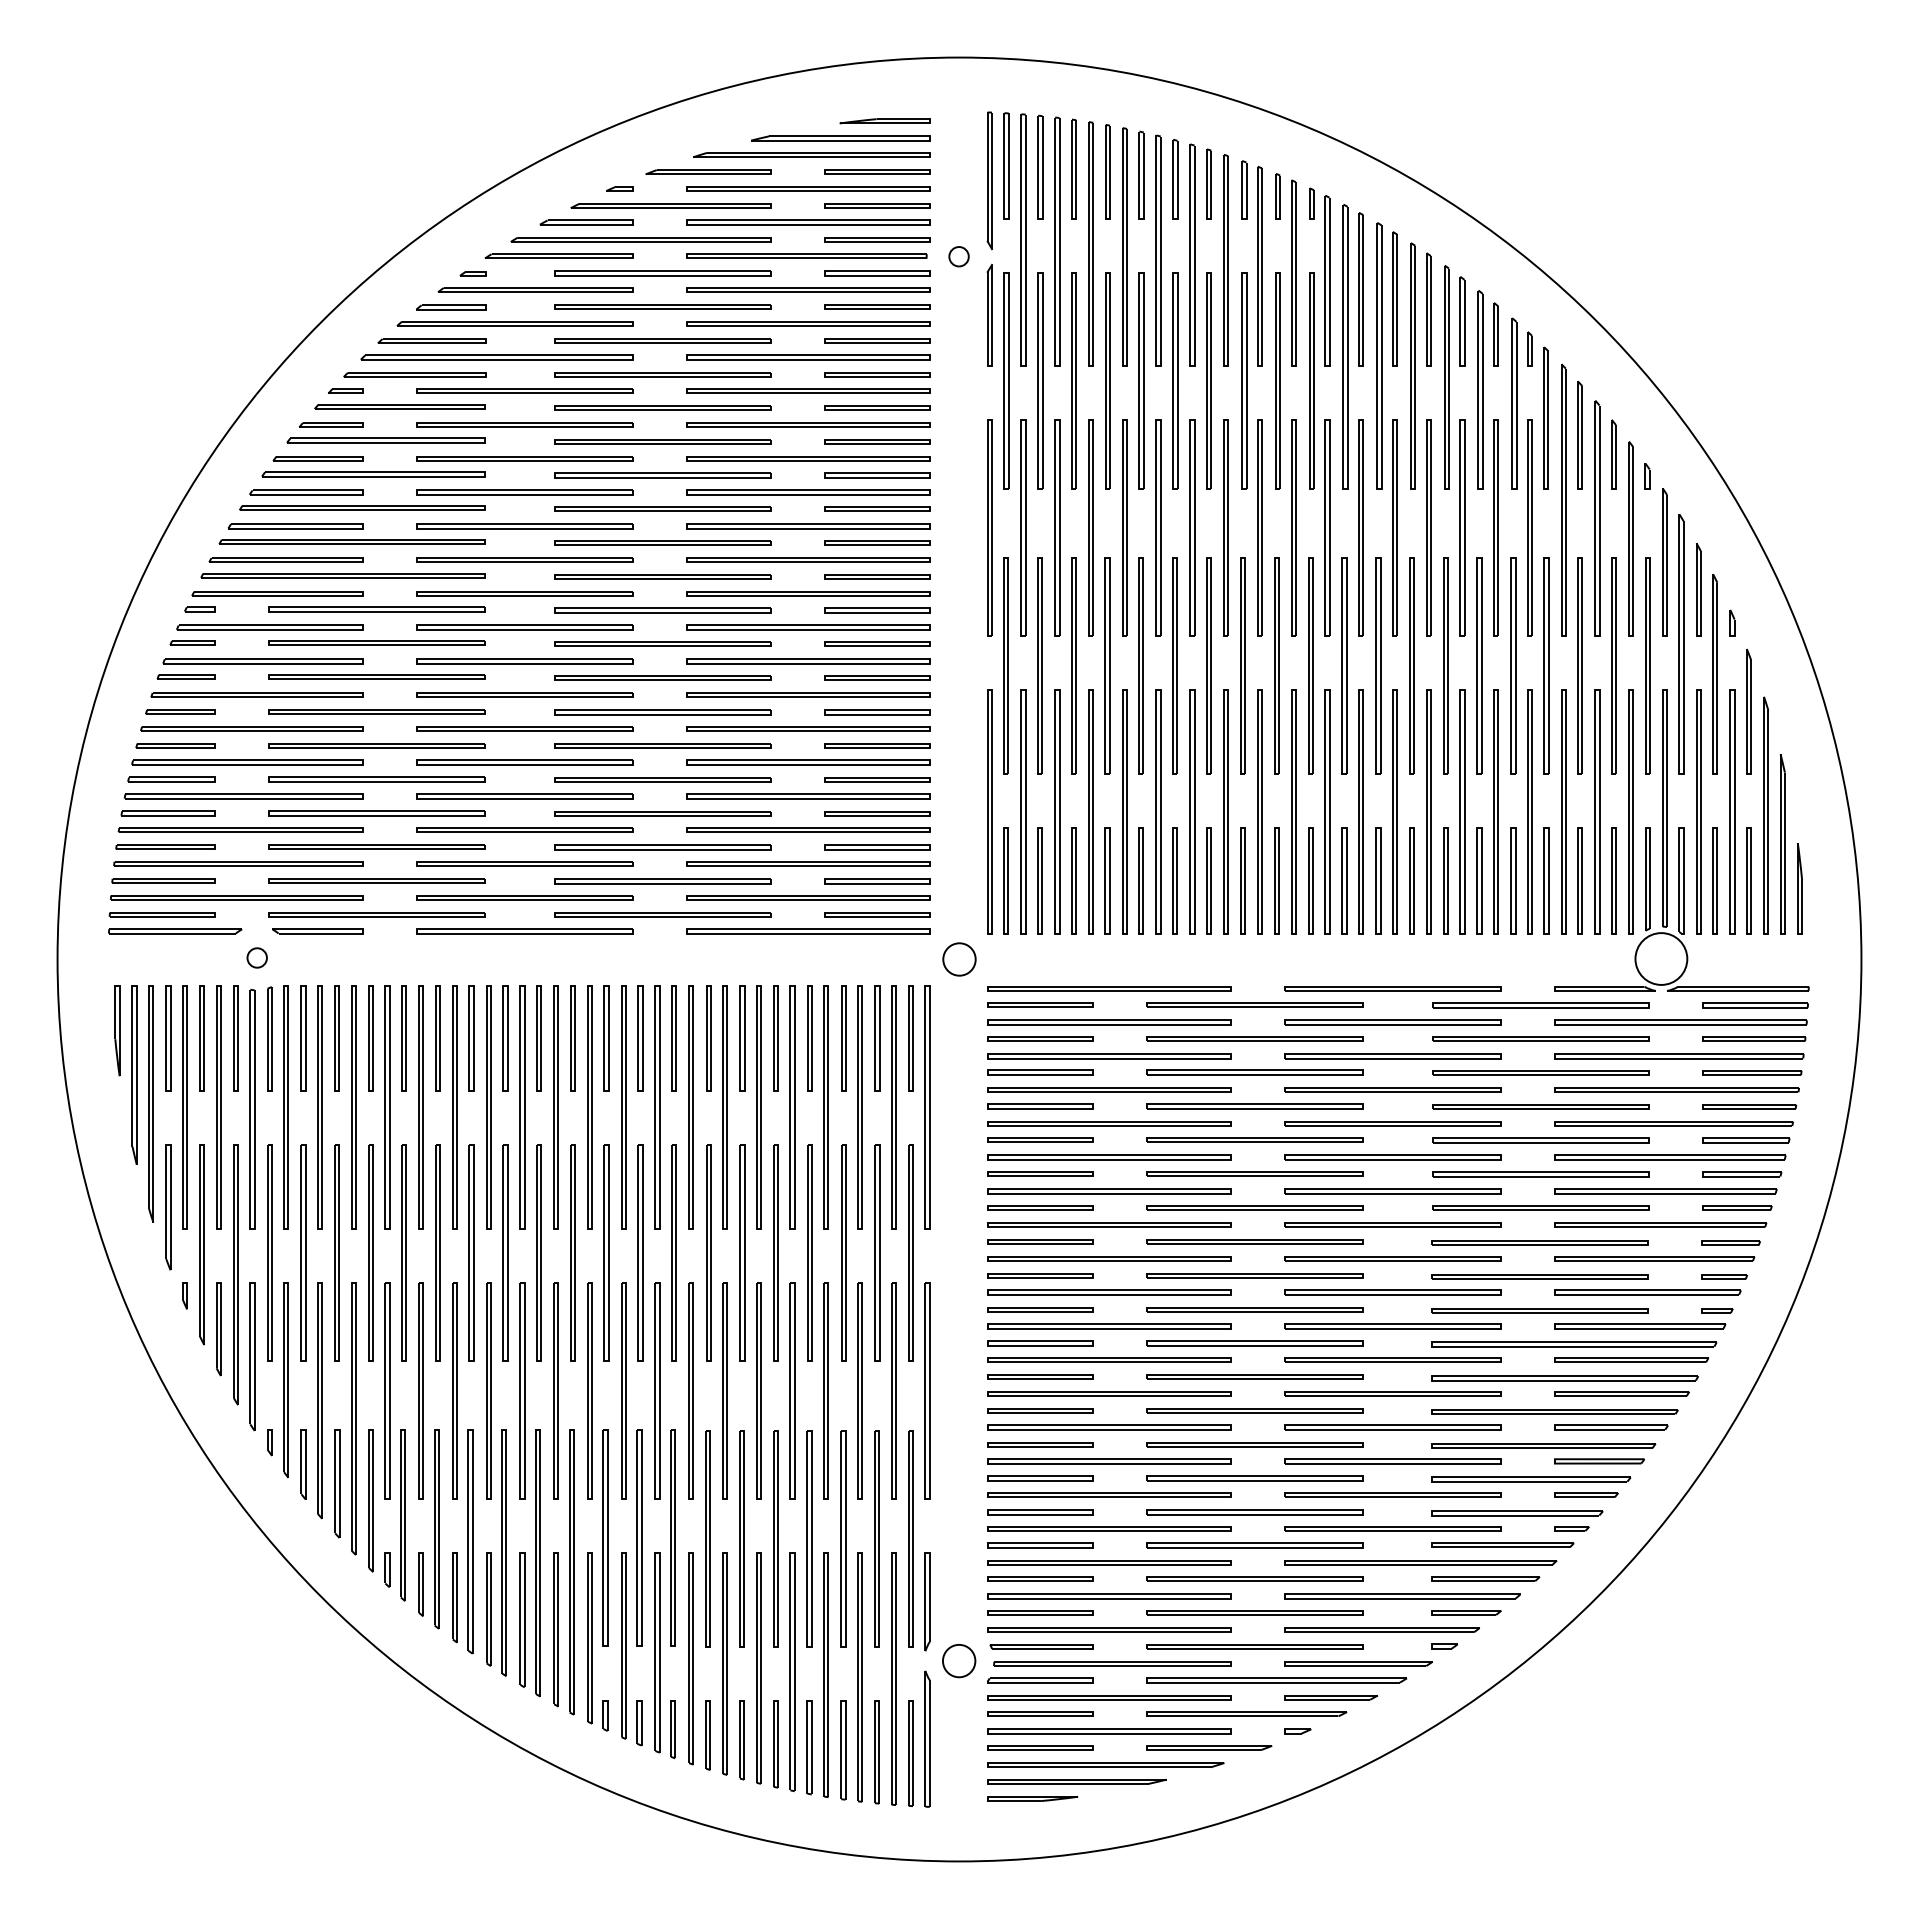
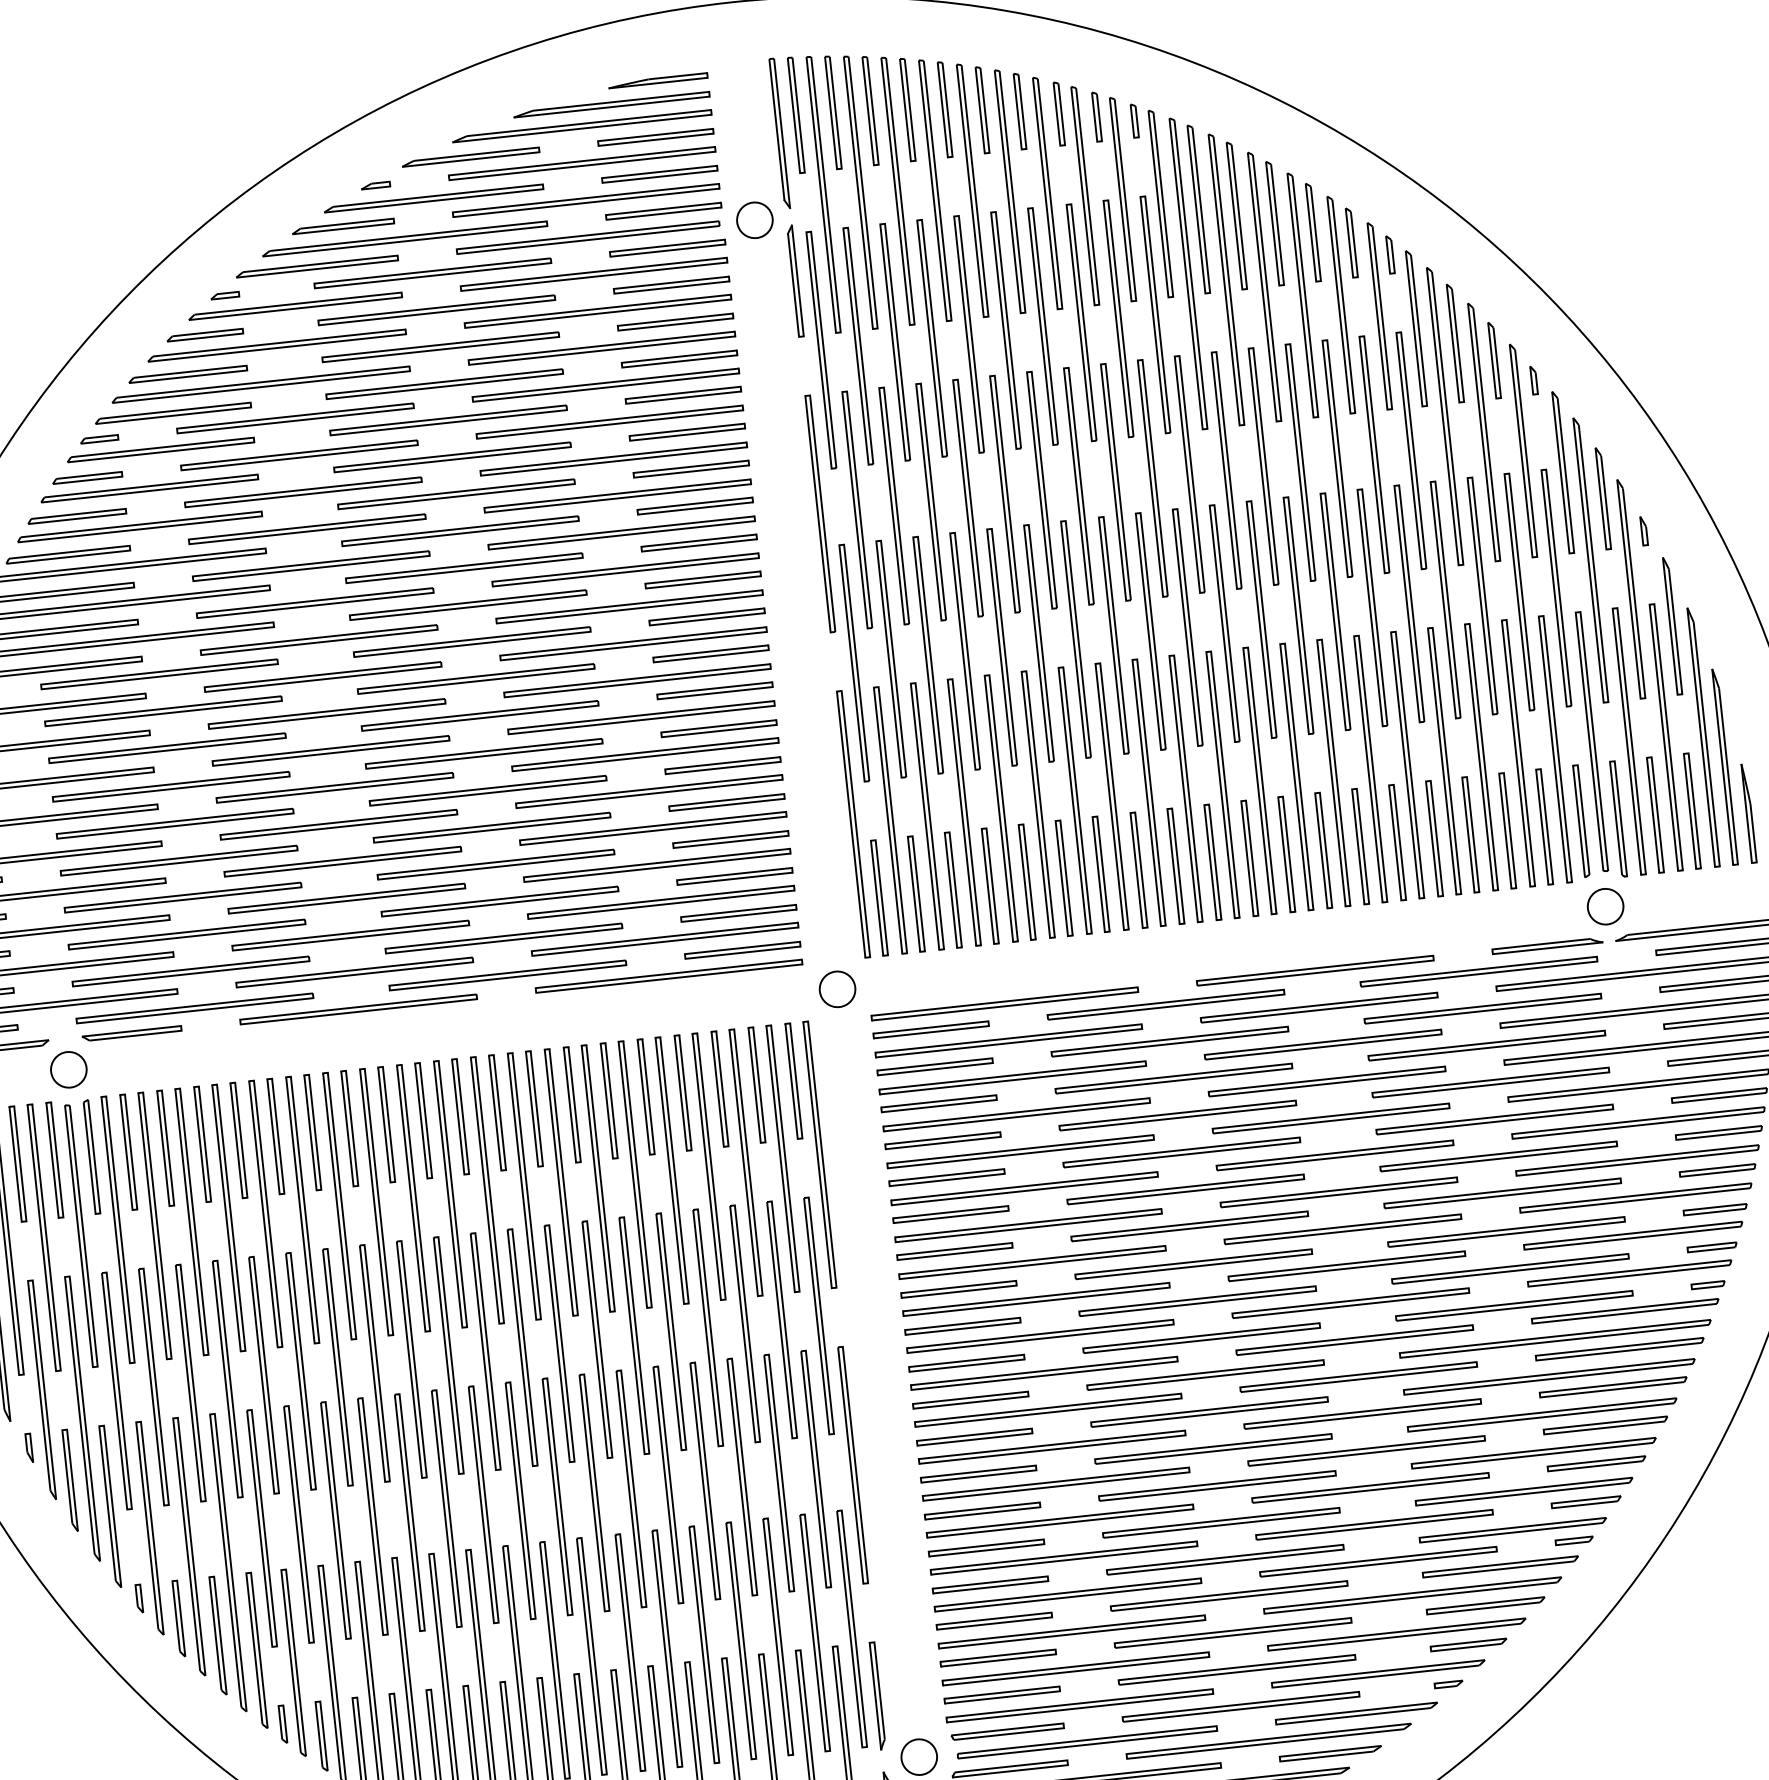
circle: (958, 256) -> (754, 220), size x1.67
circle: (257, 957) -> (69, 1069), size x1.67
circle: (1661, 958) -> (1605, 906), size x0.62

